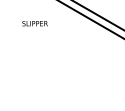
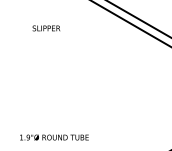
text: (34, 23) -> (45, 28), moved

